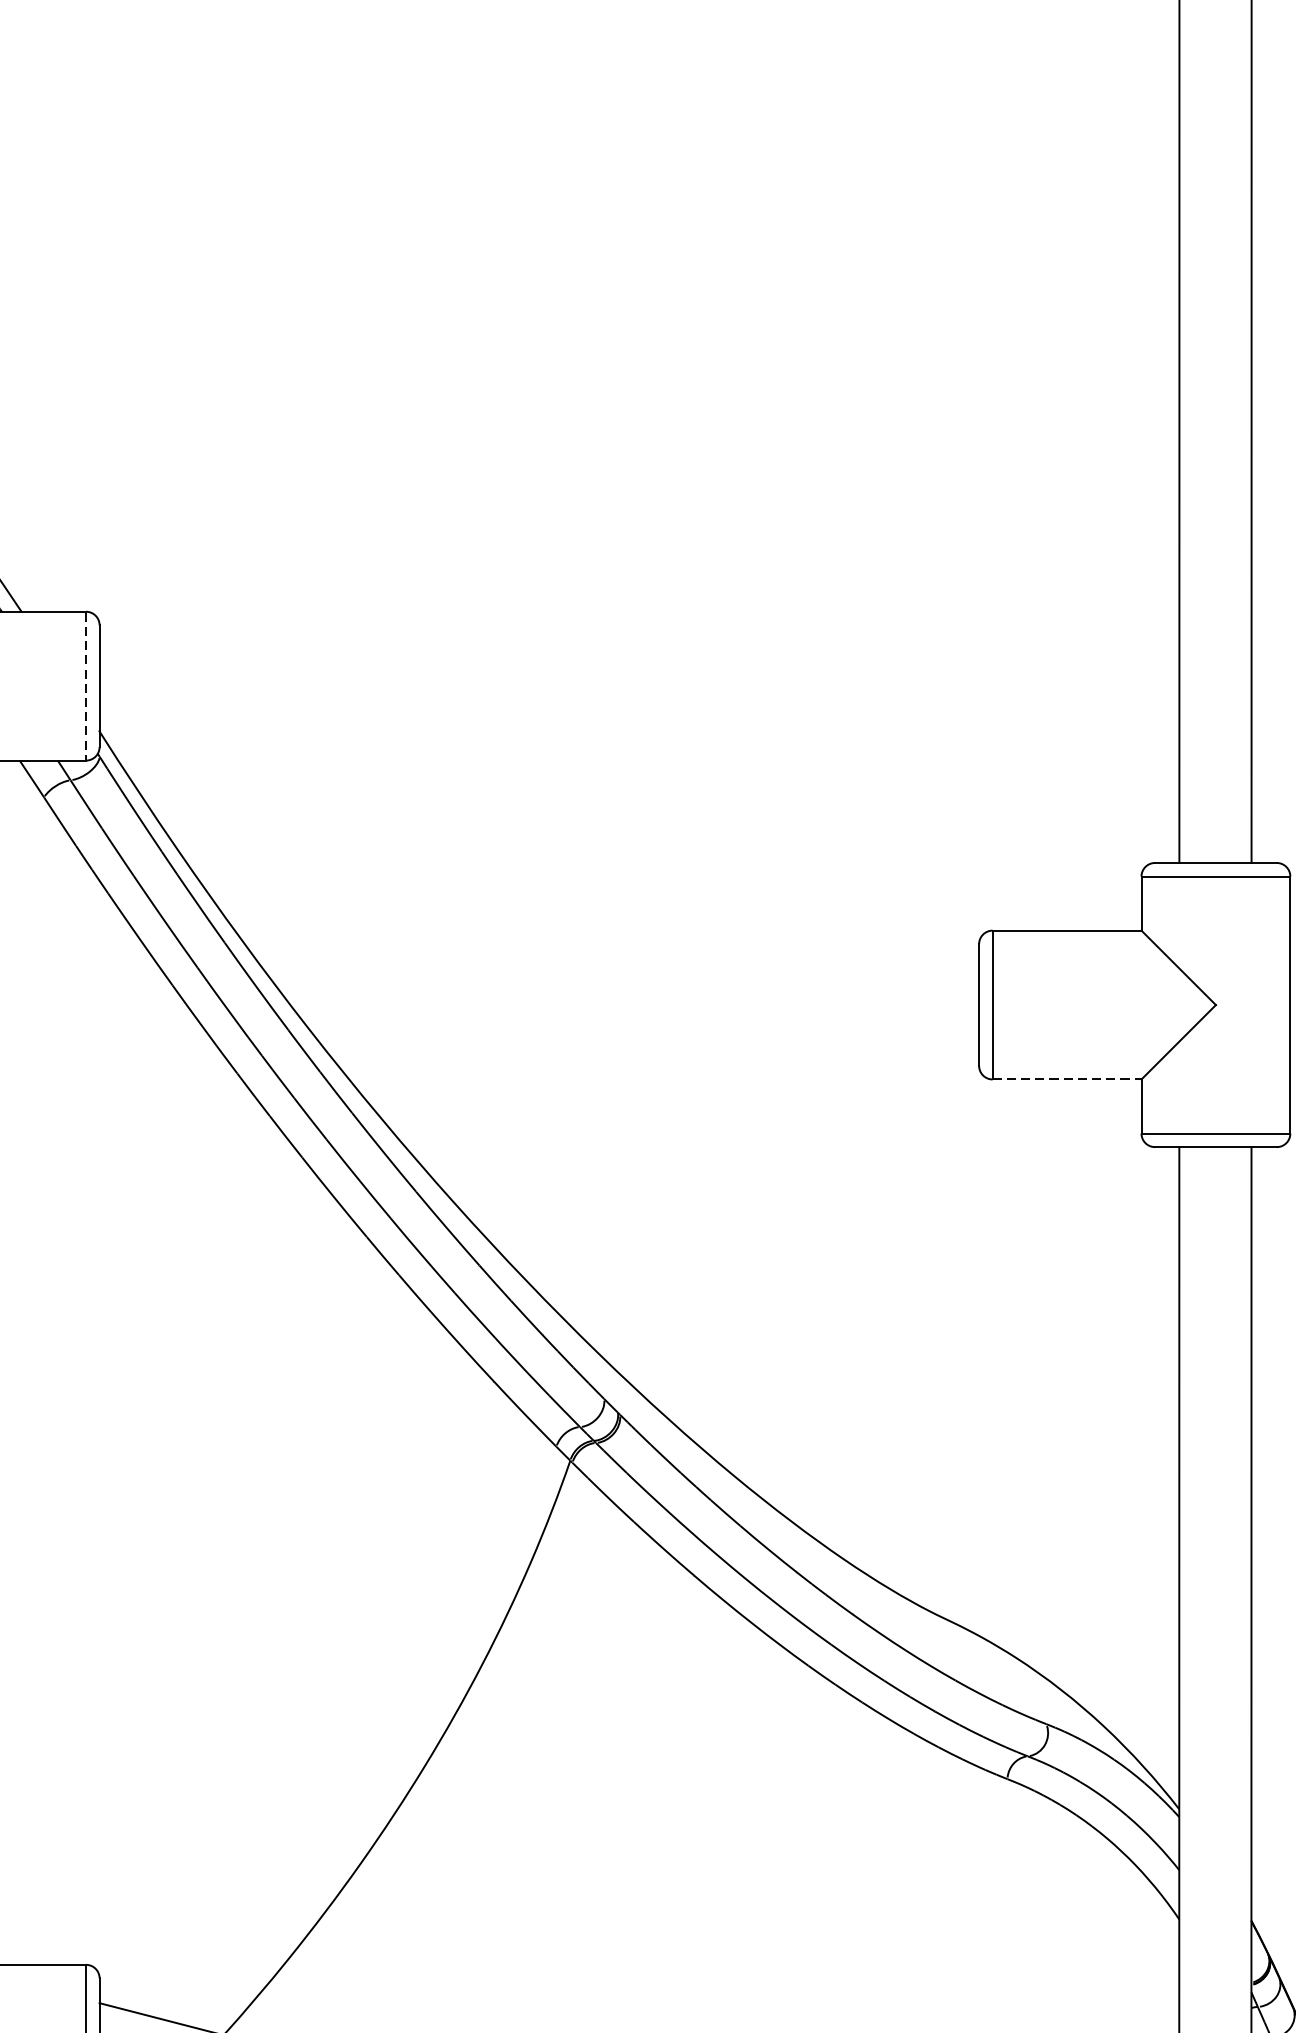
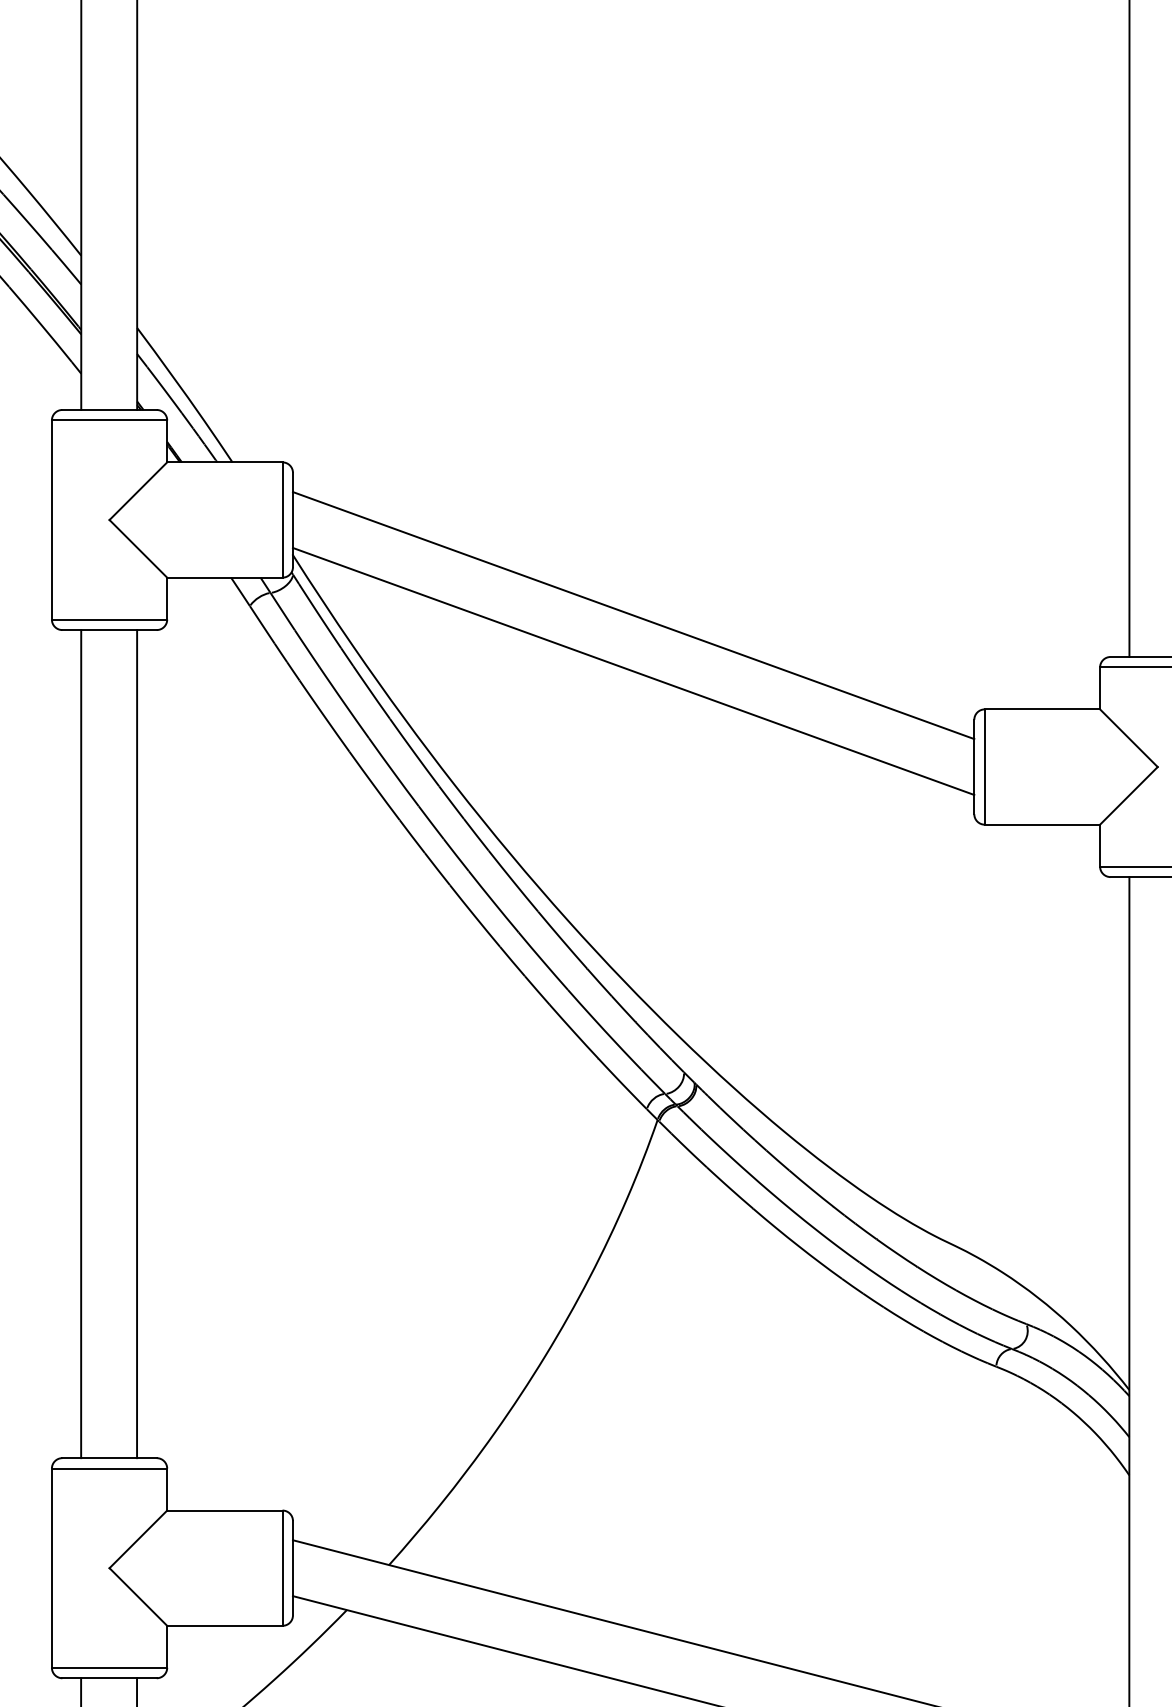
line: (86, 686) -> (282, 520), dashed -> solid
line: (539, 809) -> (633, 615), added
line: (539, 880) -> (633, 670), added
line: (1067, 1079) -> (1042, 824), dashed -> solid

